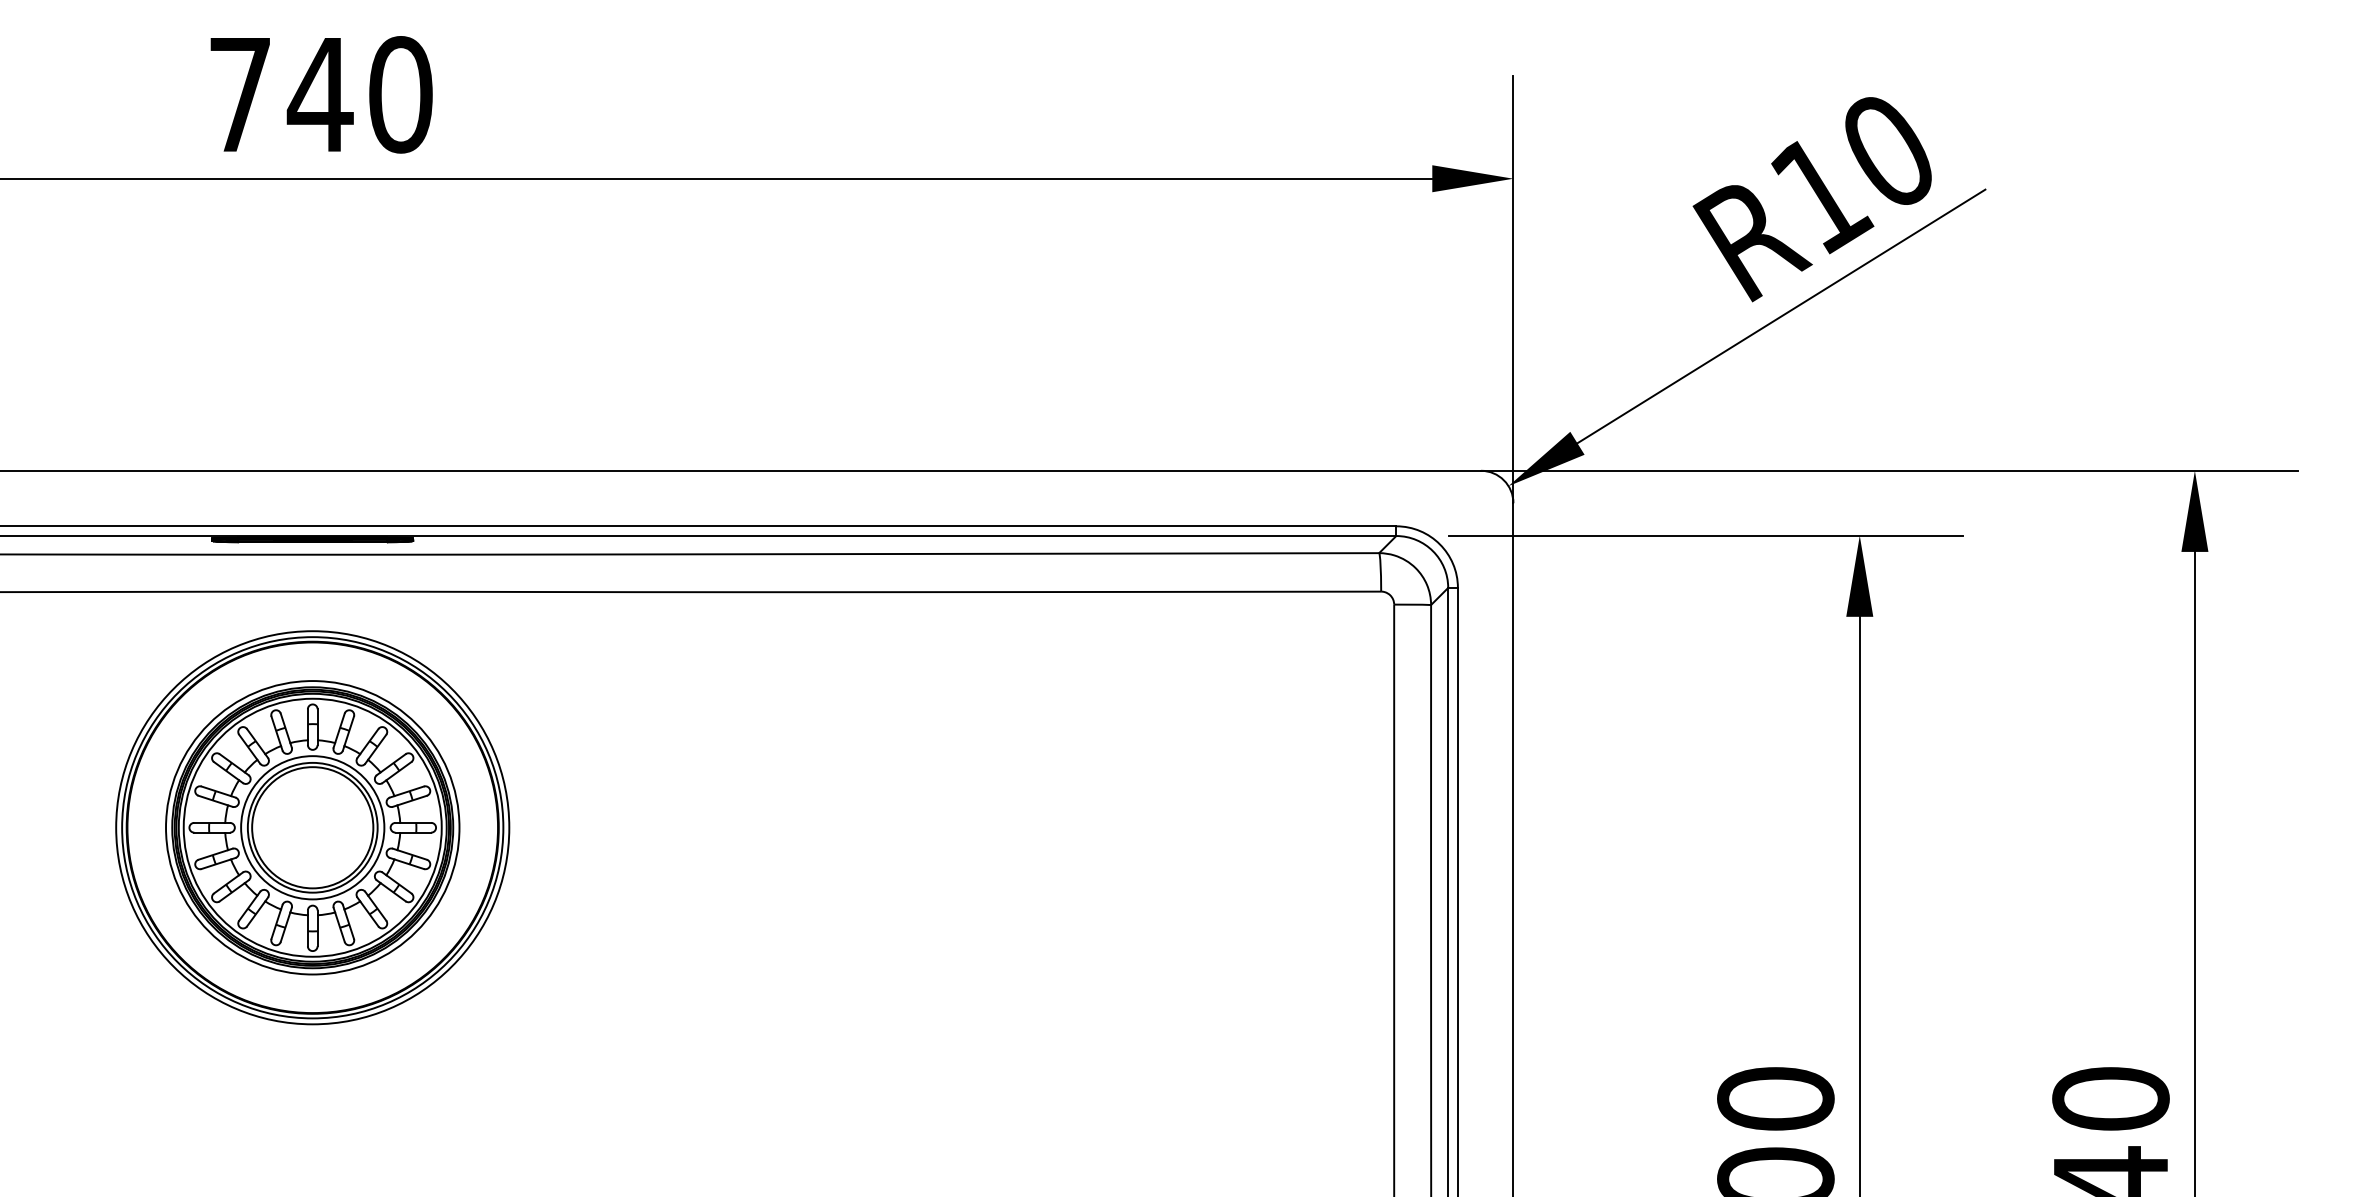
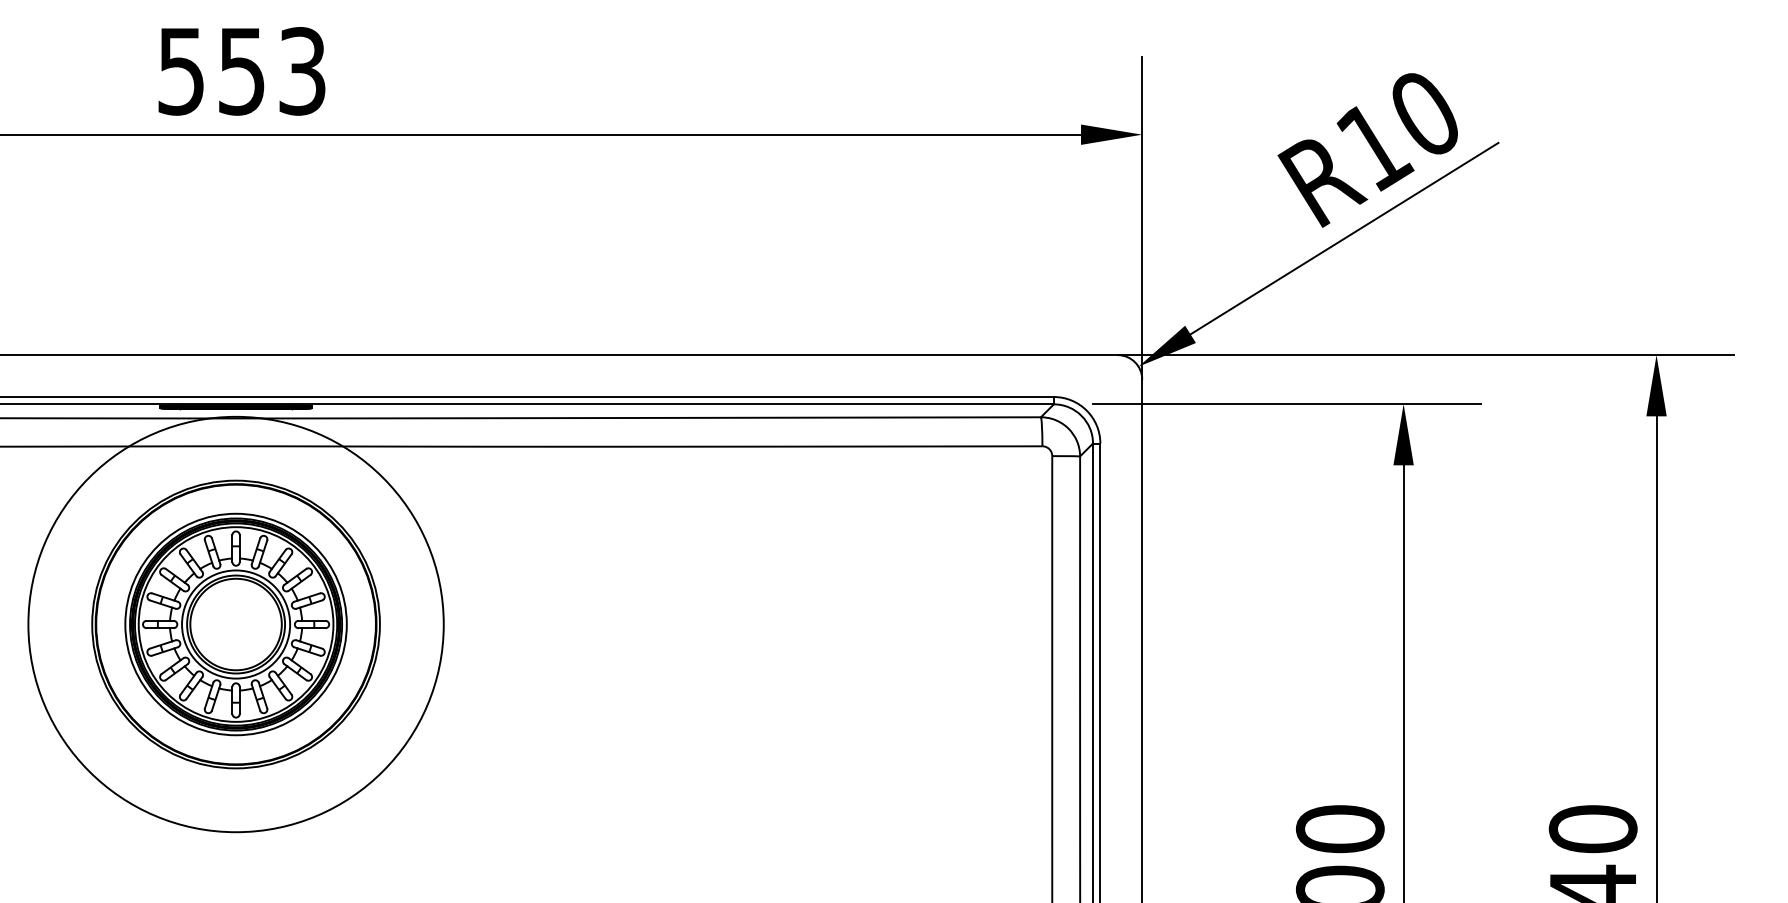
text: (321, 94) -> (242, 71), 740 -> 553
circle: (312, 827) -> (235, 624), size x1.4

